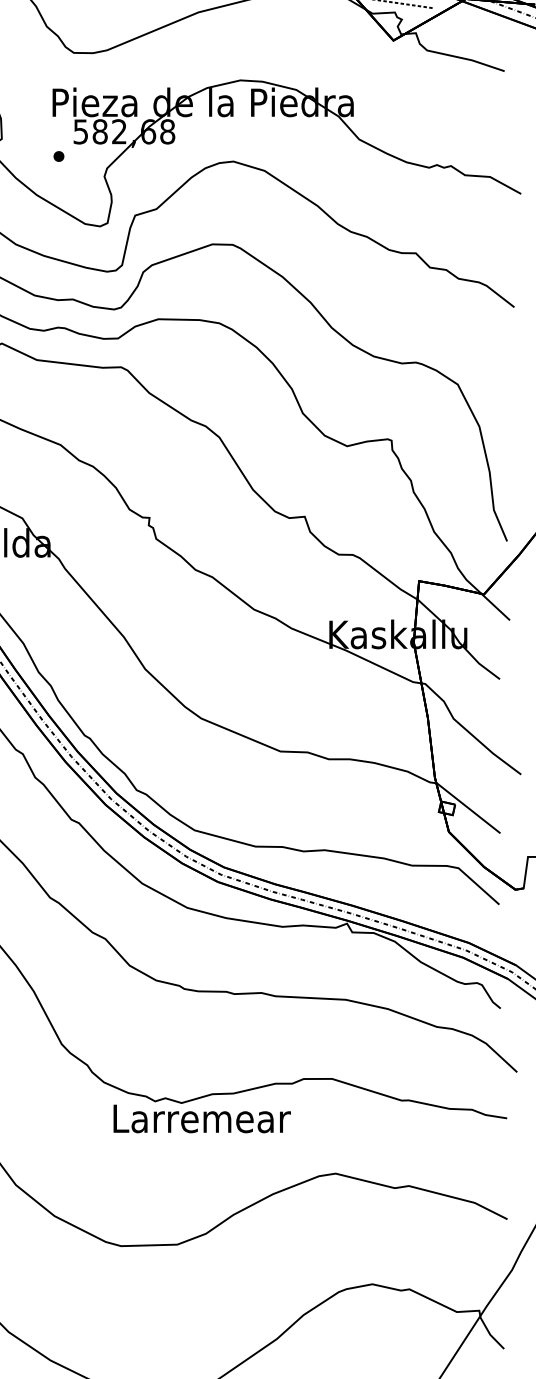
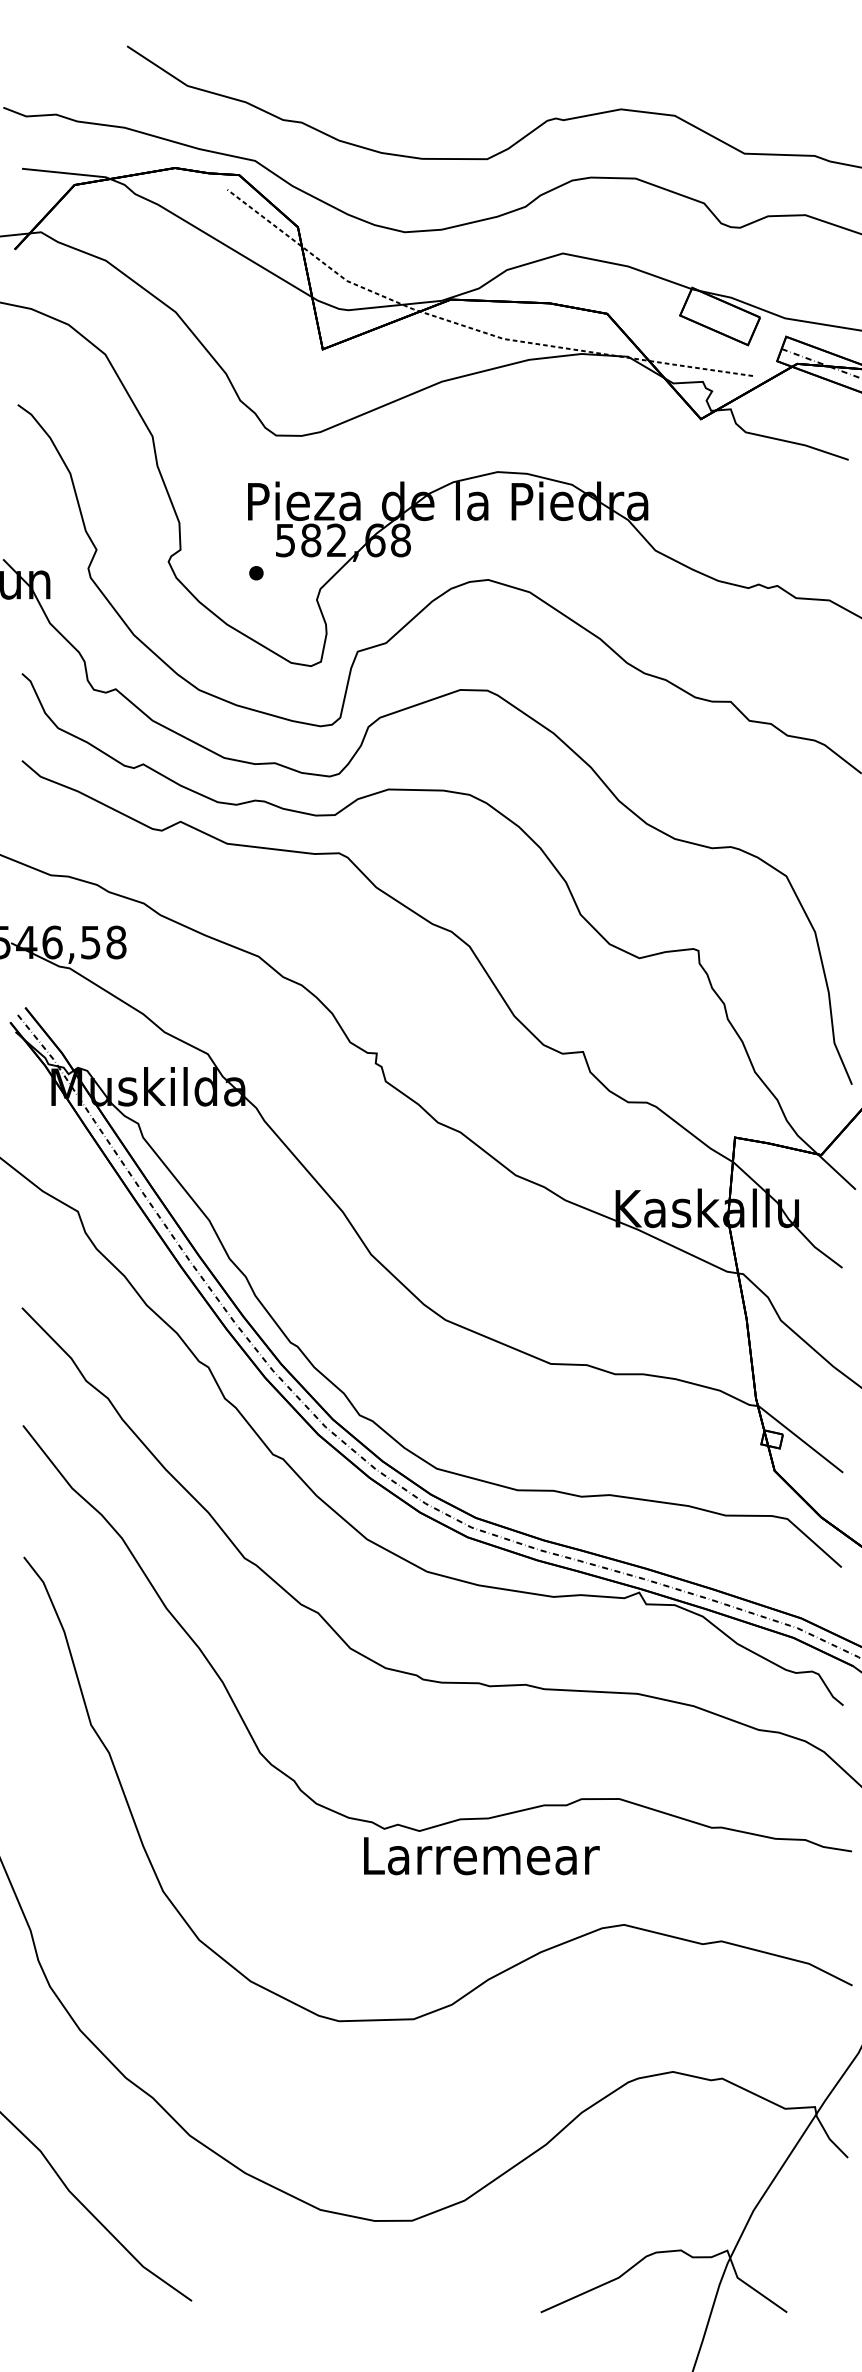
text: (201, 1119) -> (481, 1856), moved

